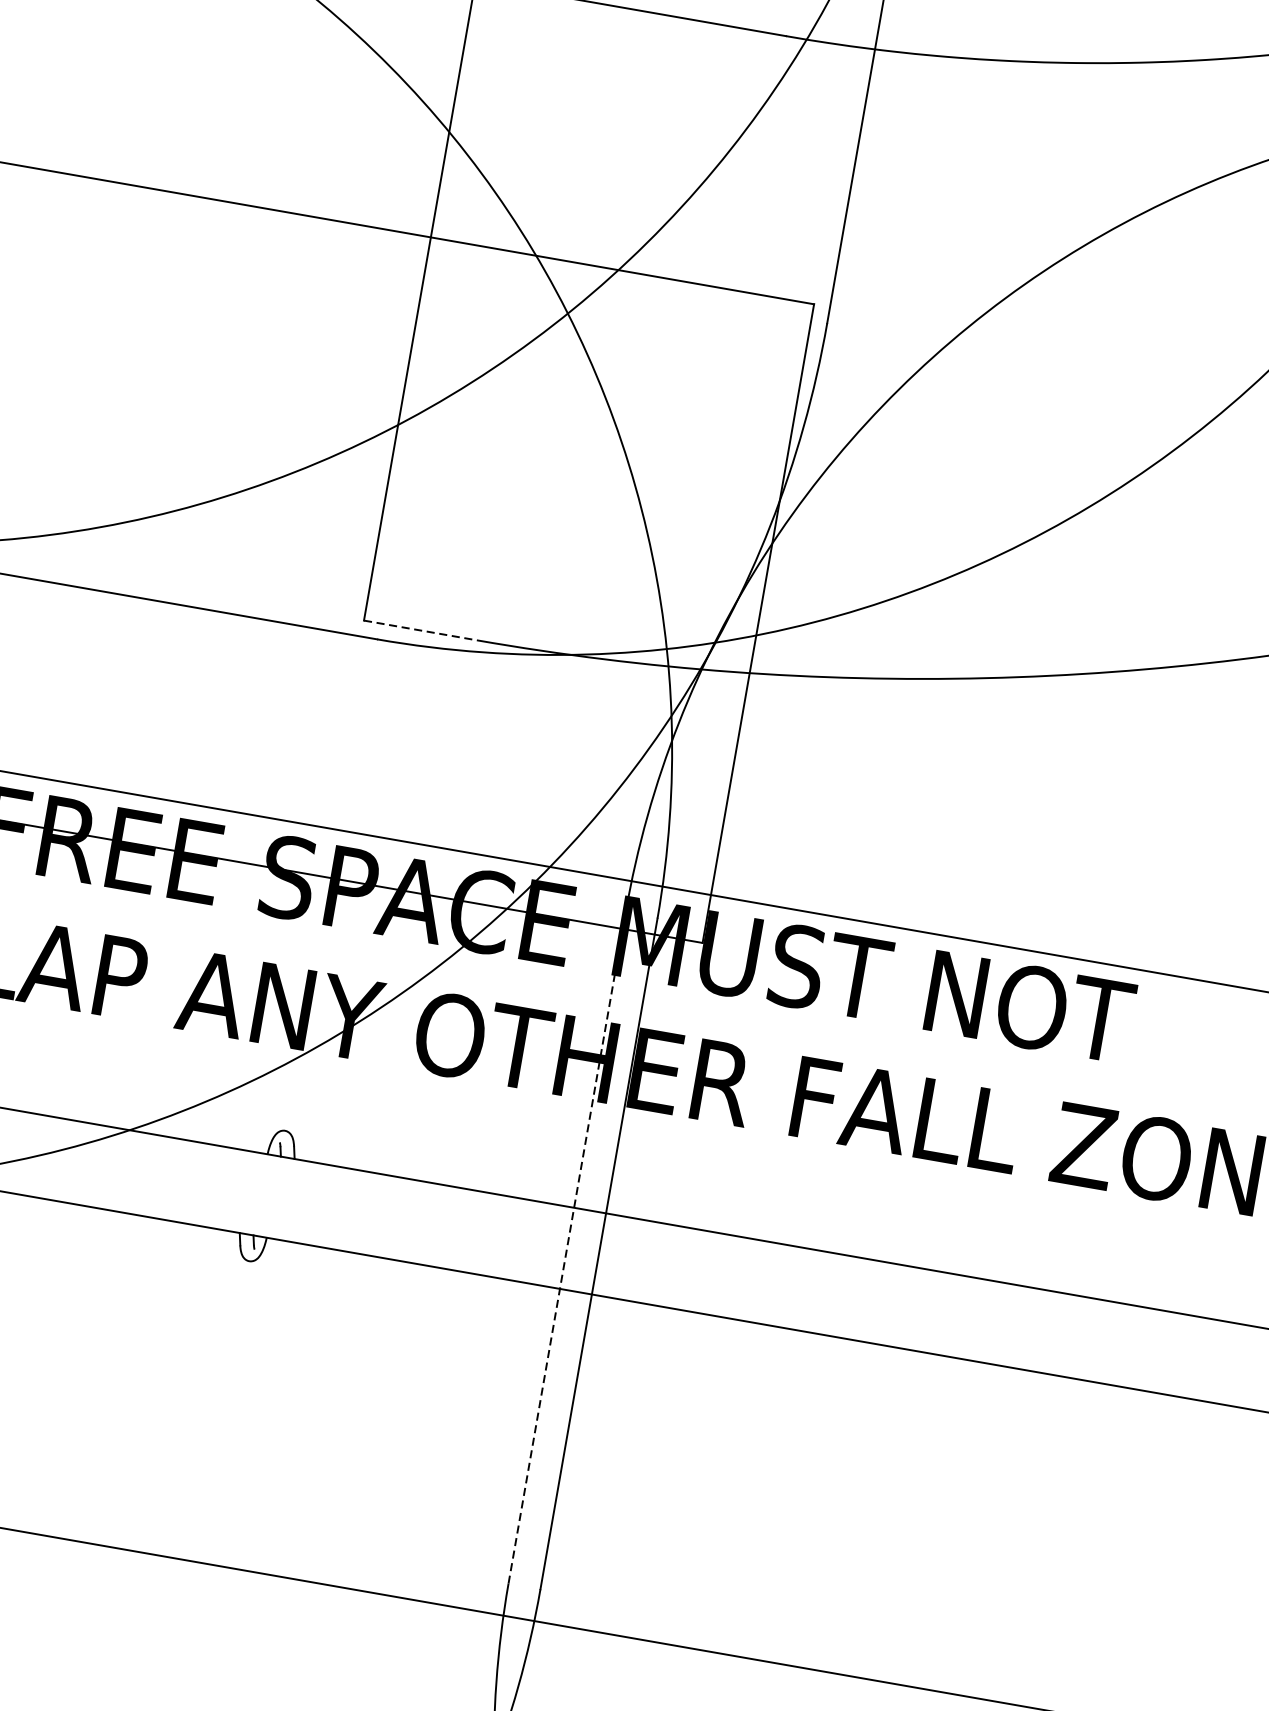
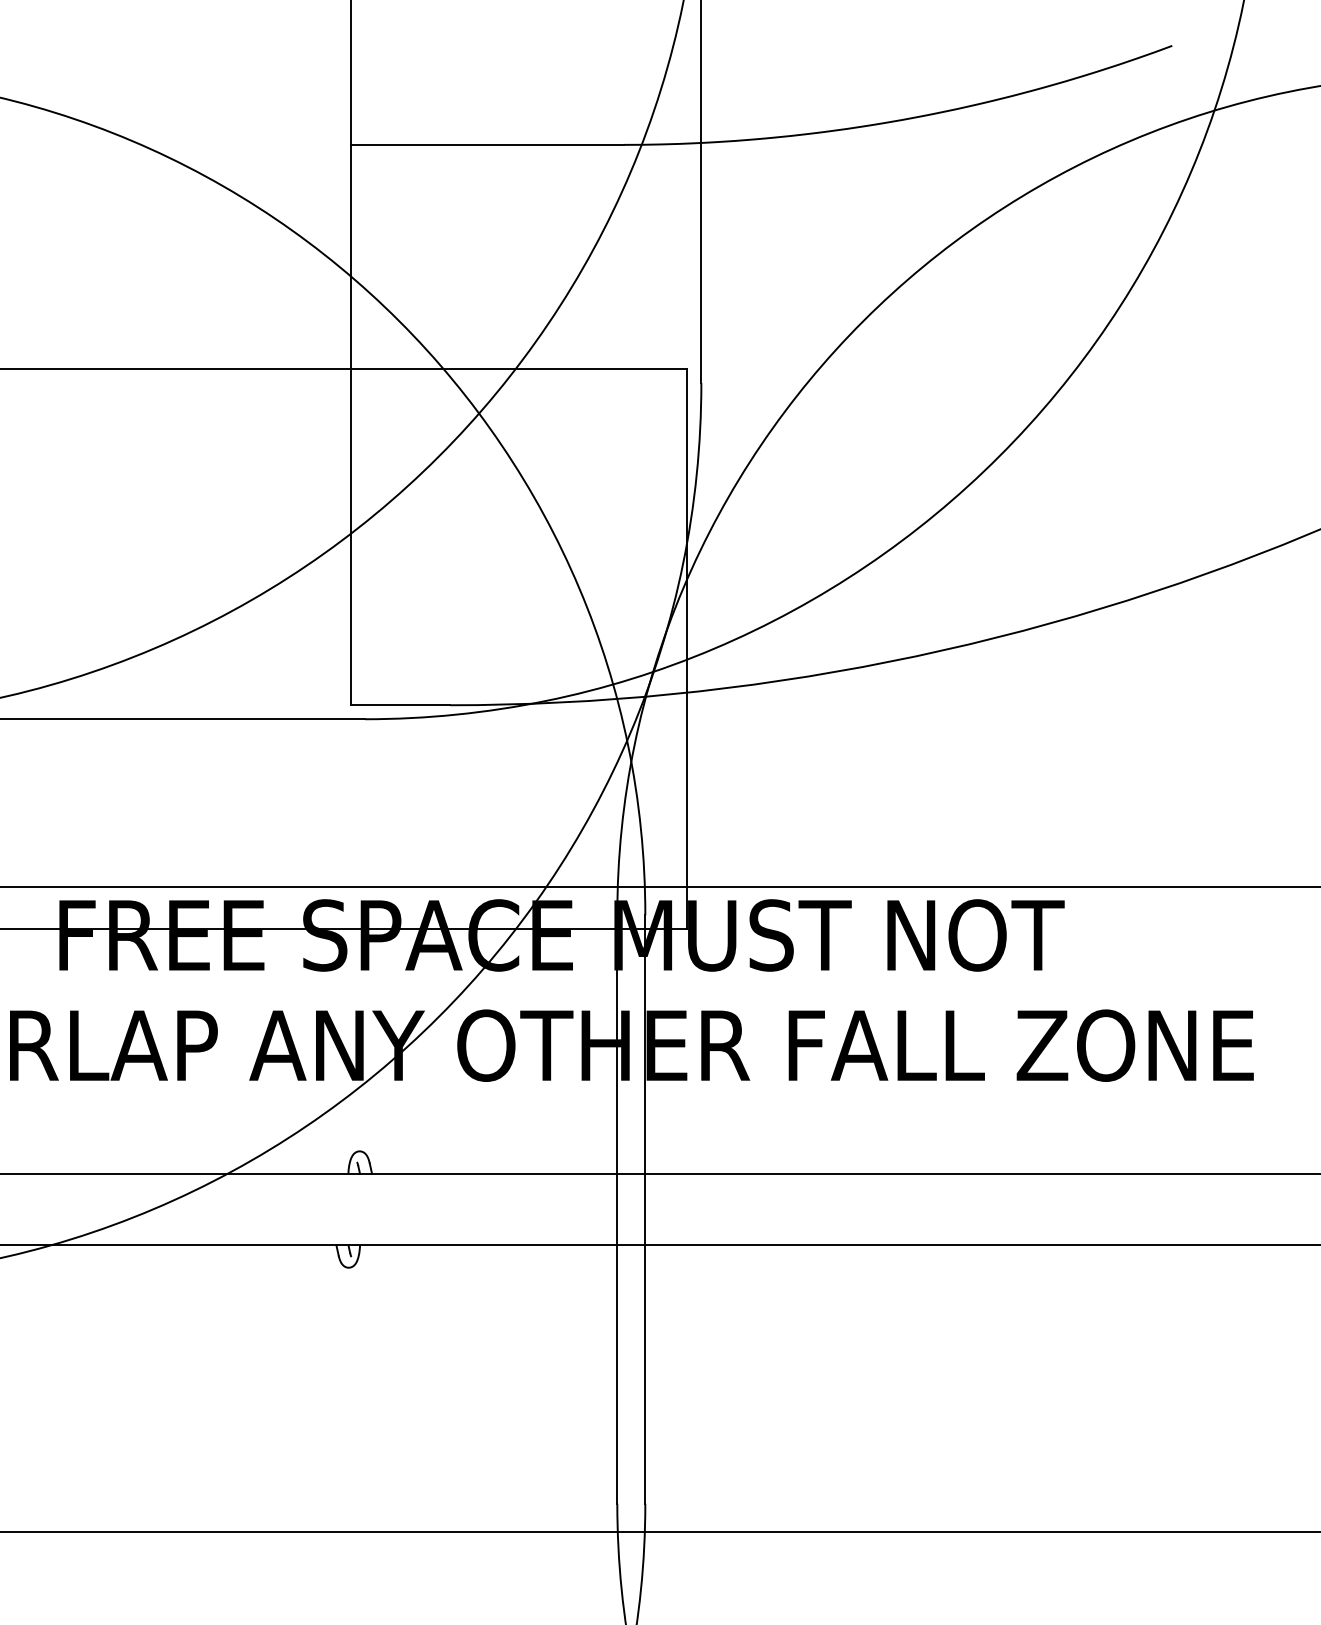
line: (420, 630) -> (400, 705), dashed -> solid
line: (567, 1248) -> (617, 1209), dashed -> solid

